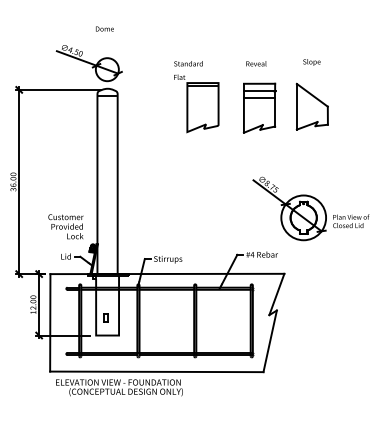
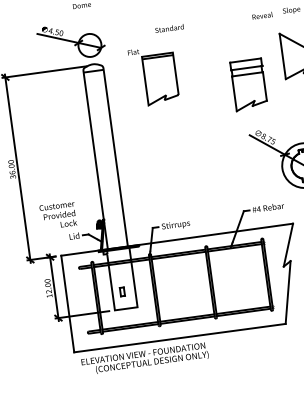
text: (256, 63) -> (262, 15), moved
part: (196, 103) -> (153, 75), moved
part: (259, 107) -> (248, 84), moved
text: (65, 226) -> (57, 215), moved

